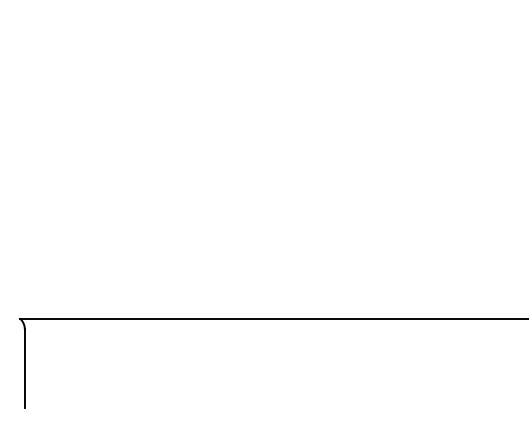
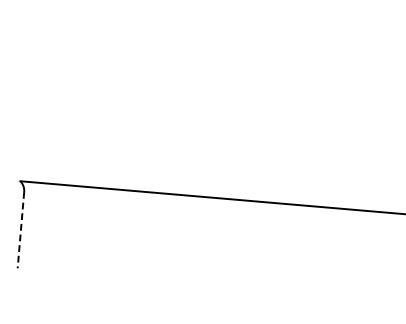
line: (24, 369) -> (20, 230), solid -> dashed

